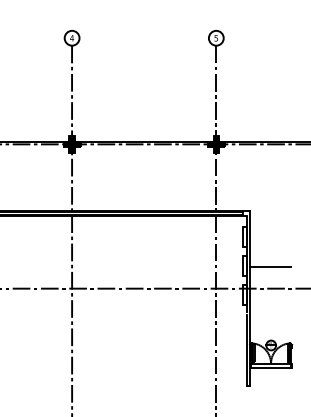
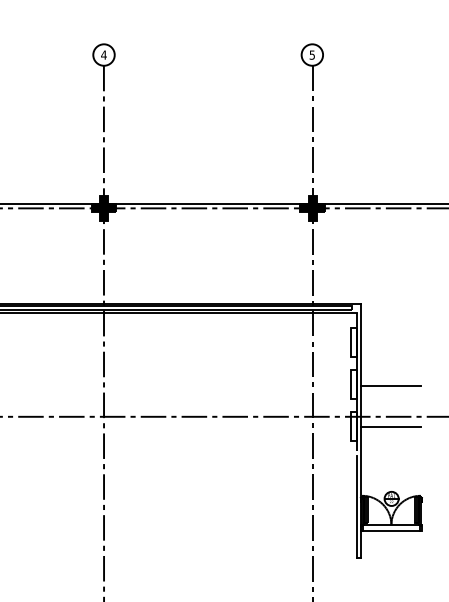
line: (270, 295) -> (390, 426), added

